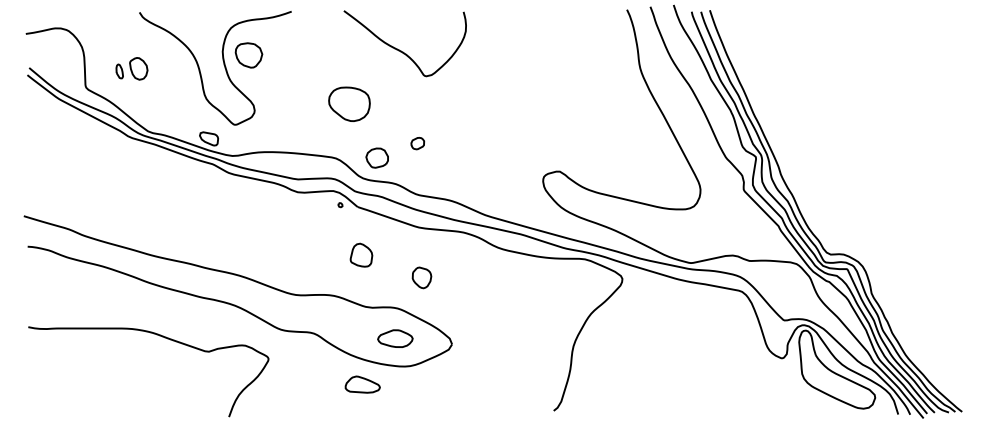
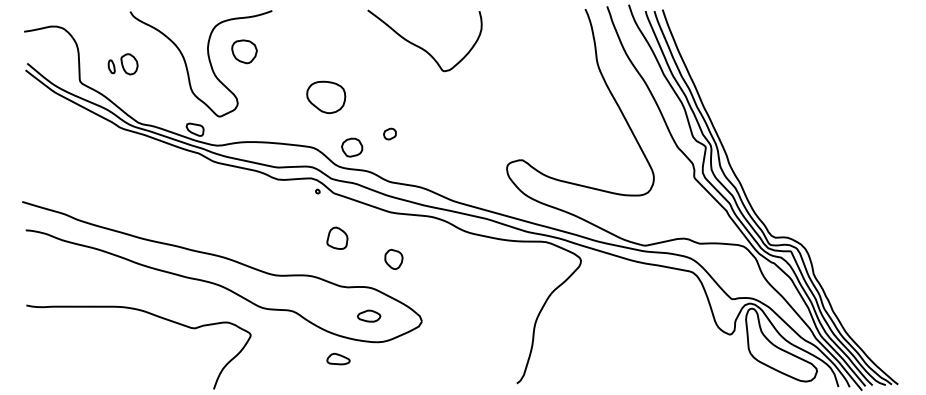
curve: (401, 50) -> (421, 47), moved
part: (248, 55) -> (244, 51), moved
part: (395, 338) -> (369, 316), size x0.7
part: (362, 384) -> (338, 358), size x0.7

